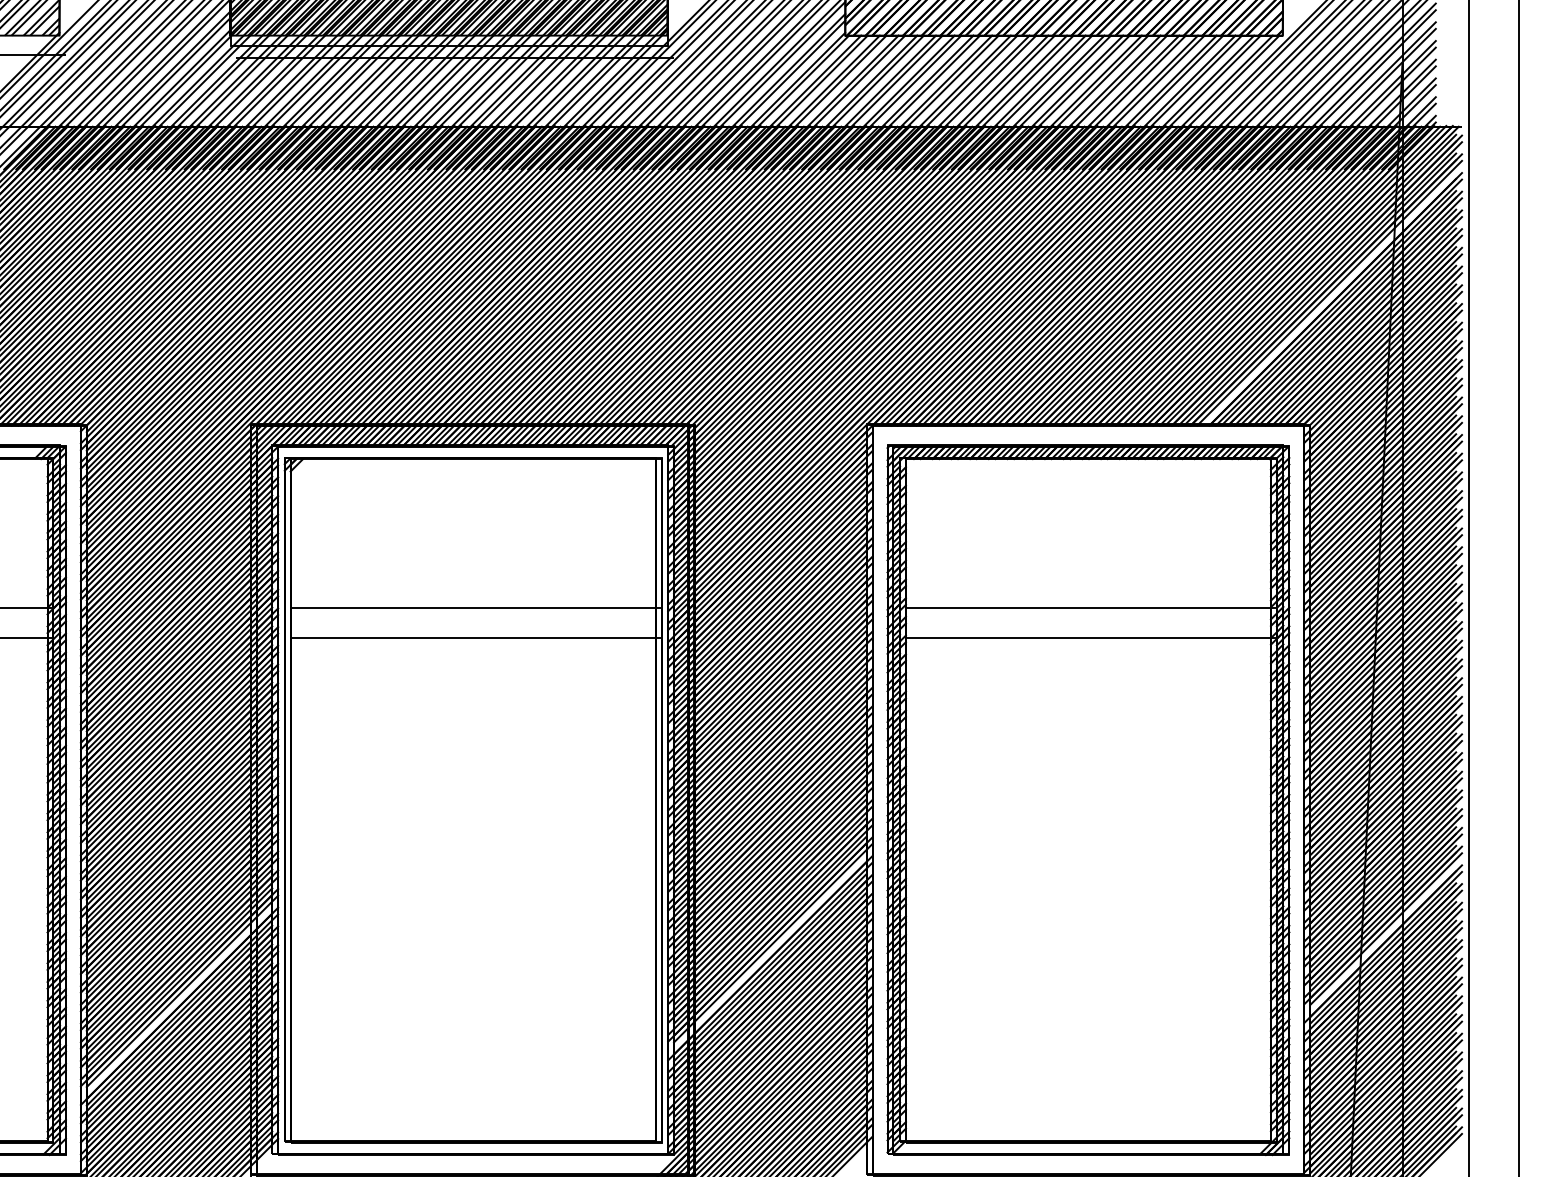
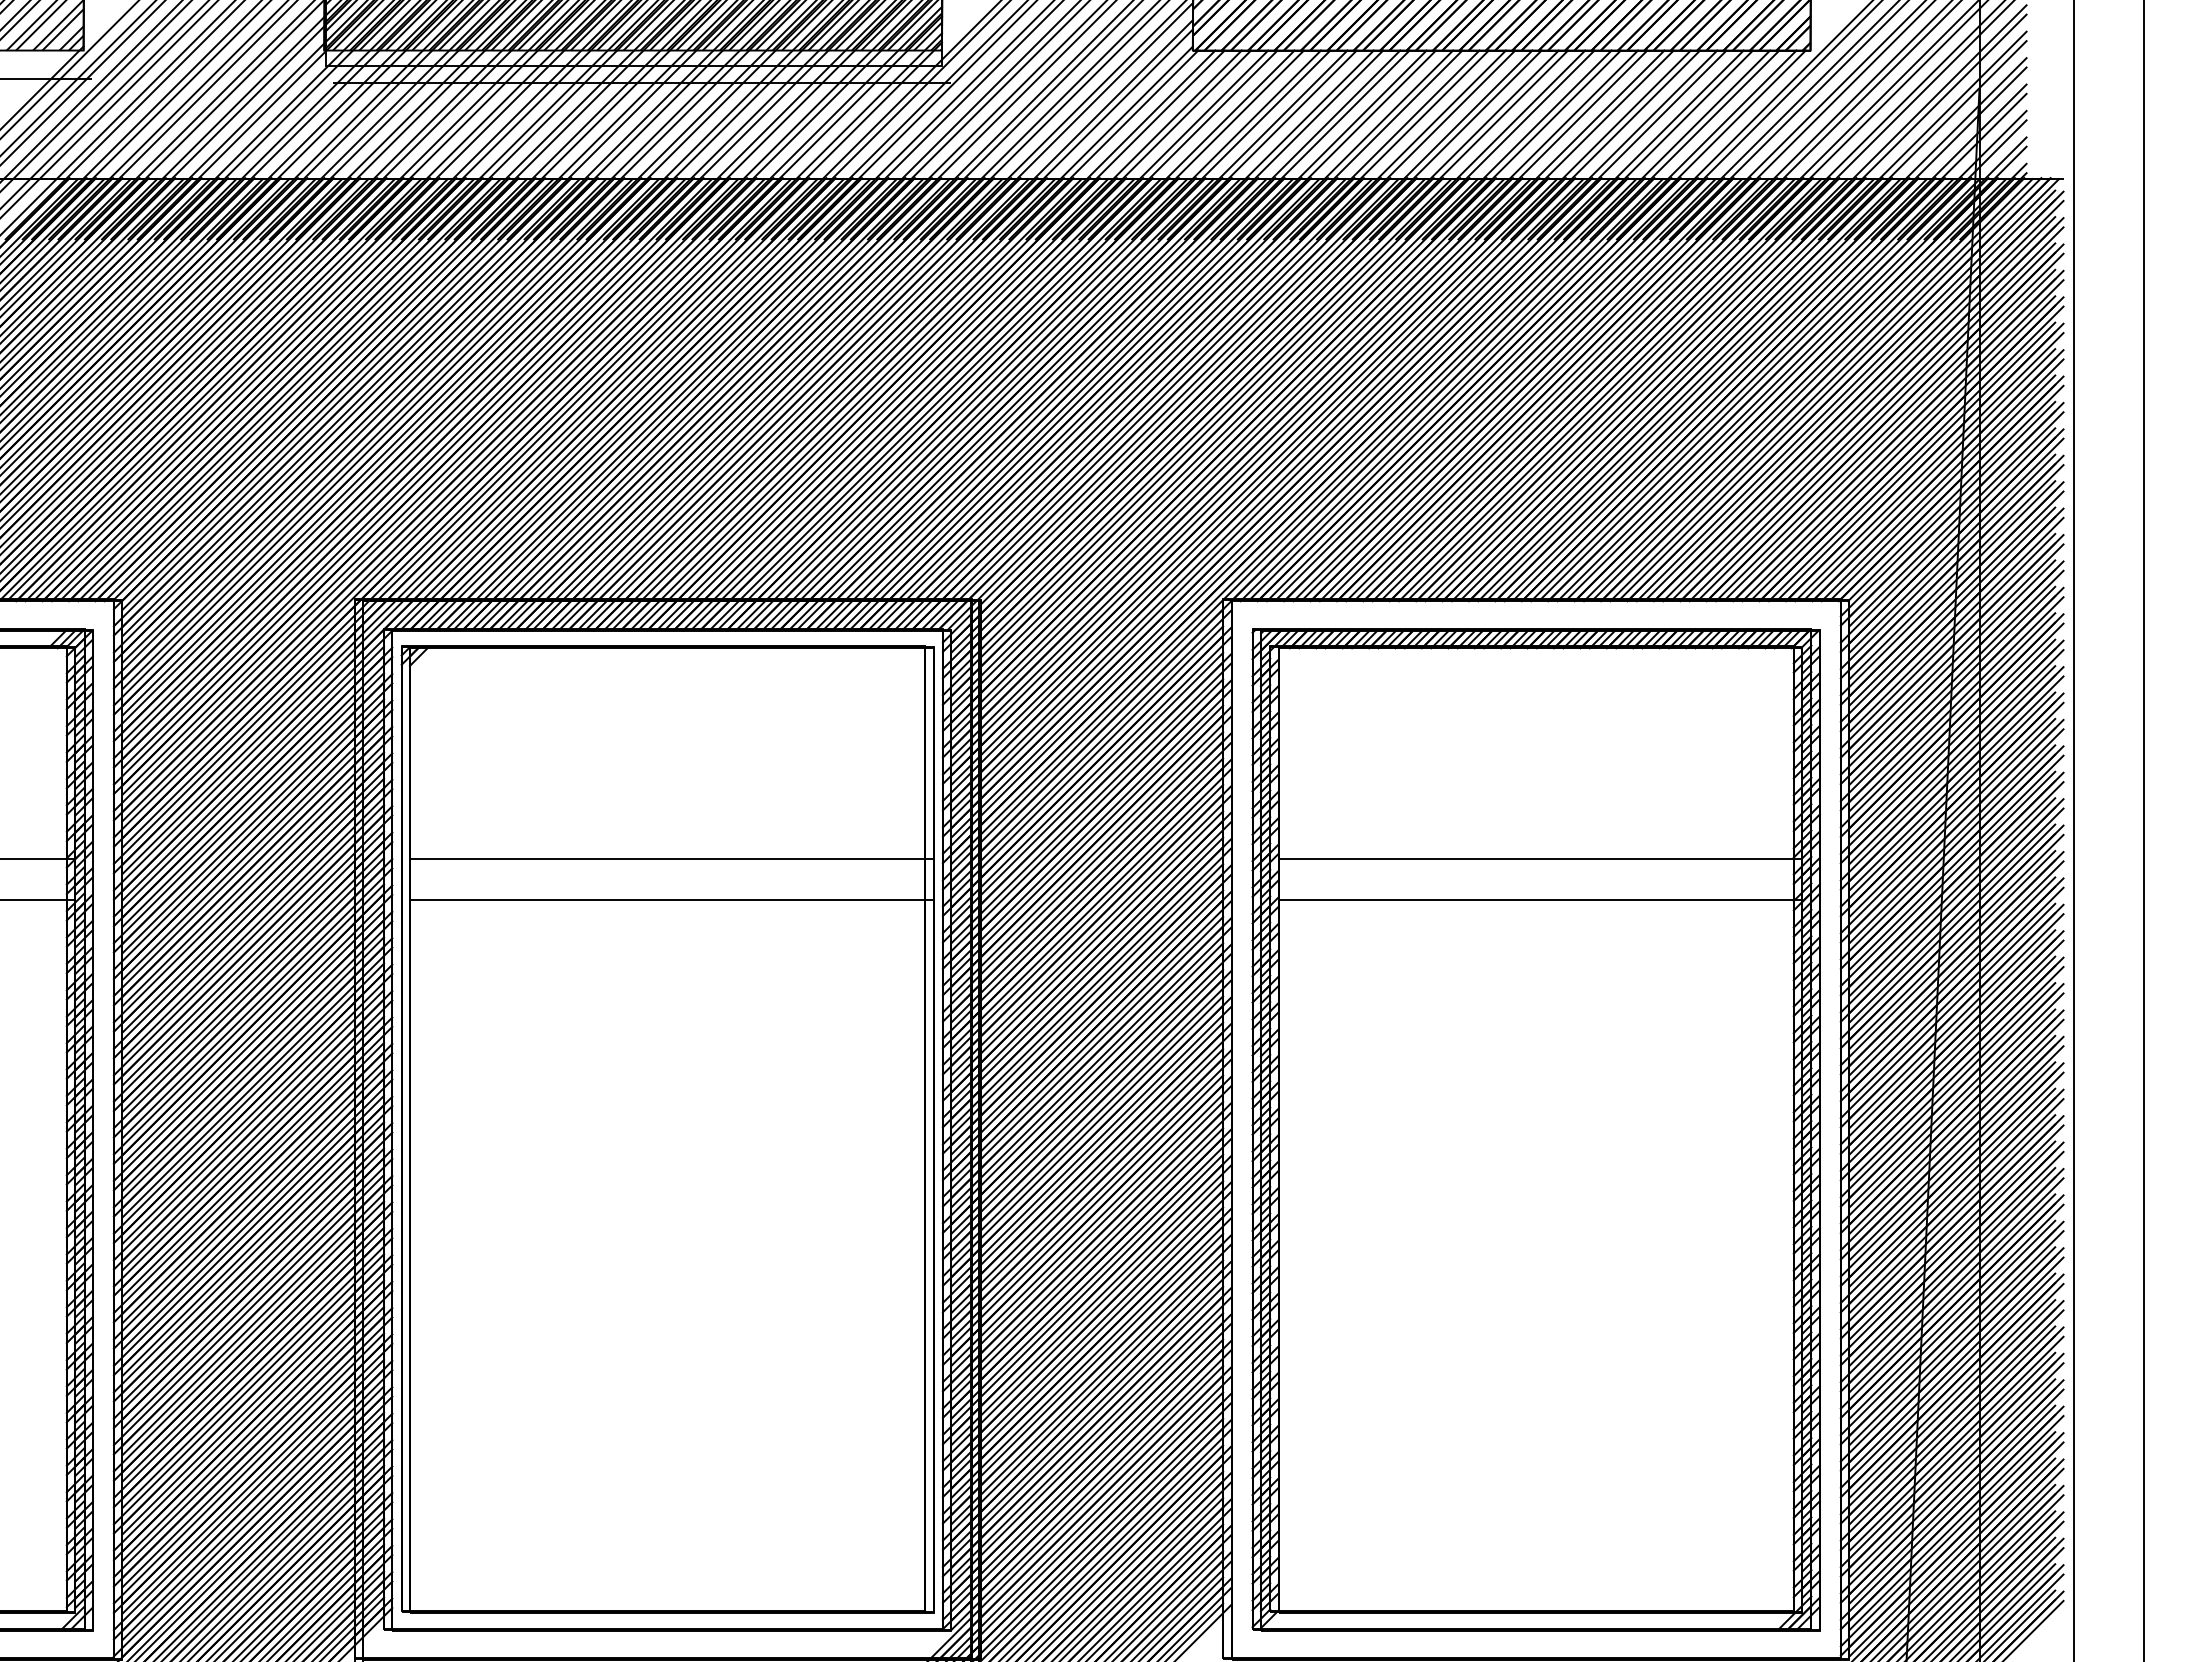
line: (1329, 298) -> (1876, 421), added
line: (1379, 940) -> (1947, 1327), added
line: (767, 954) -> (1082, 1347), added
line: (176, 1002) -> (248, 1415), added

